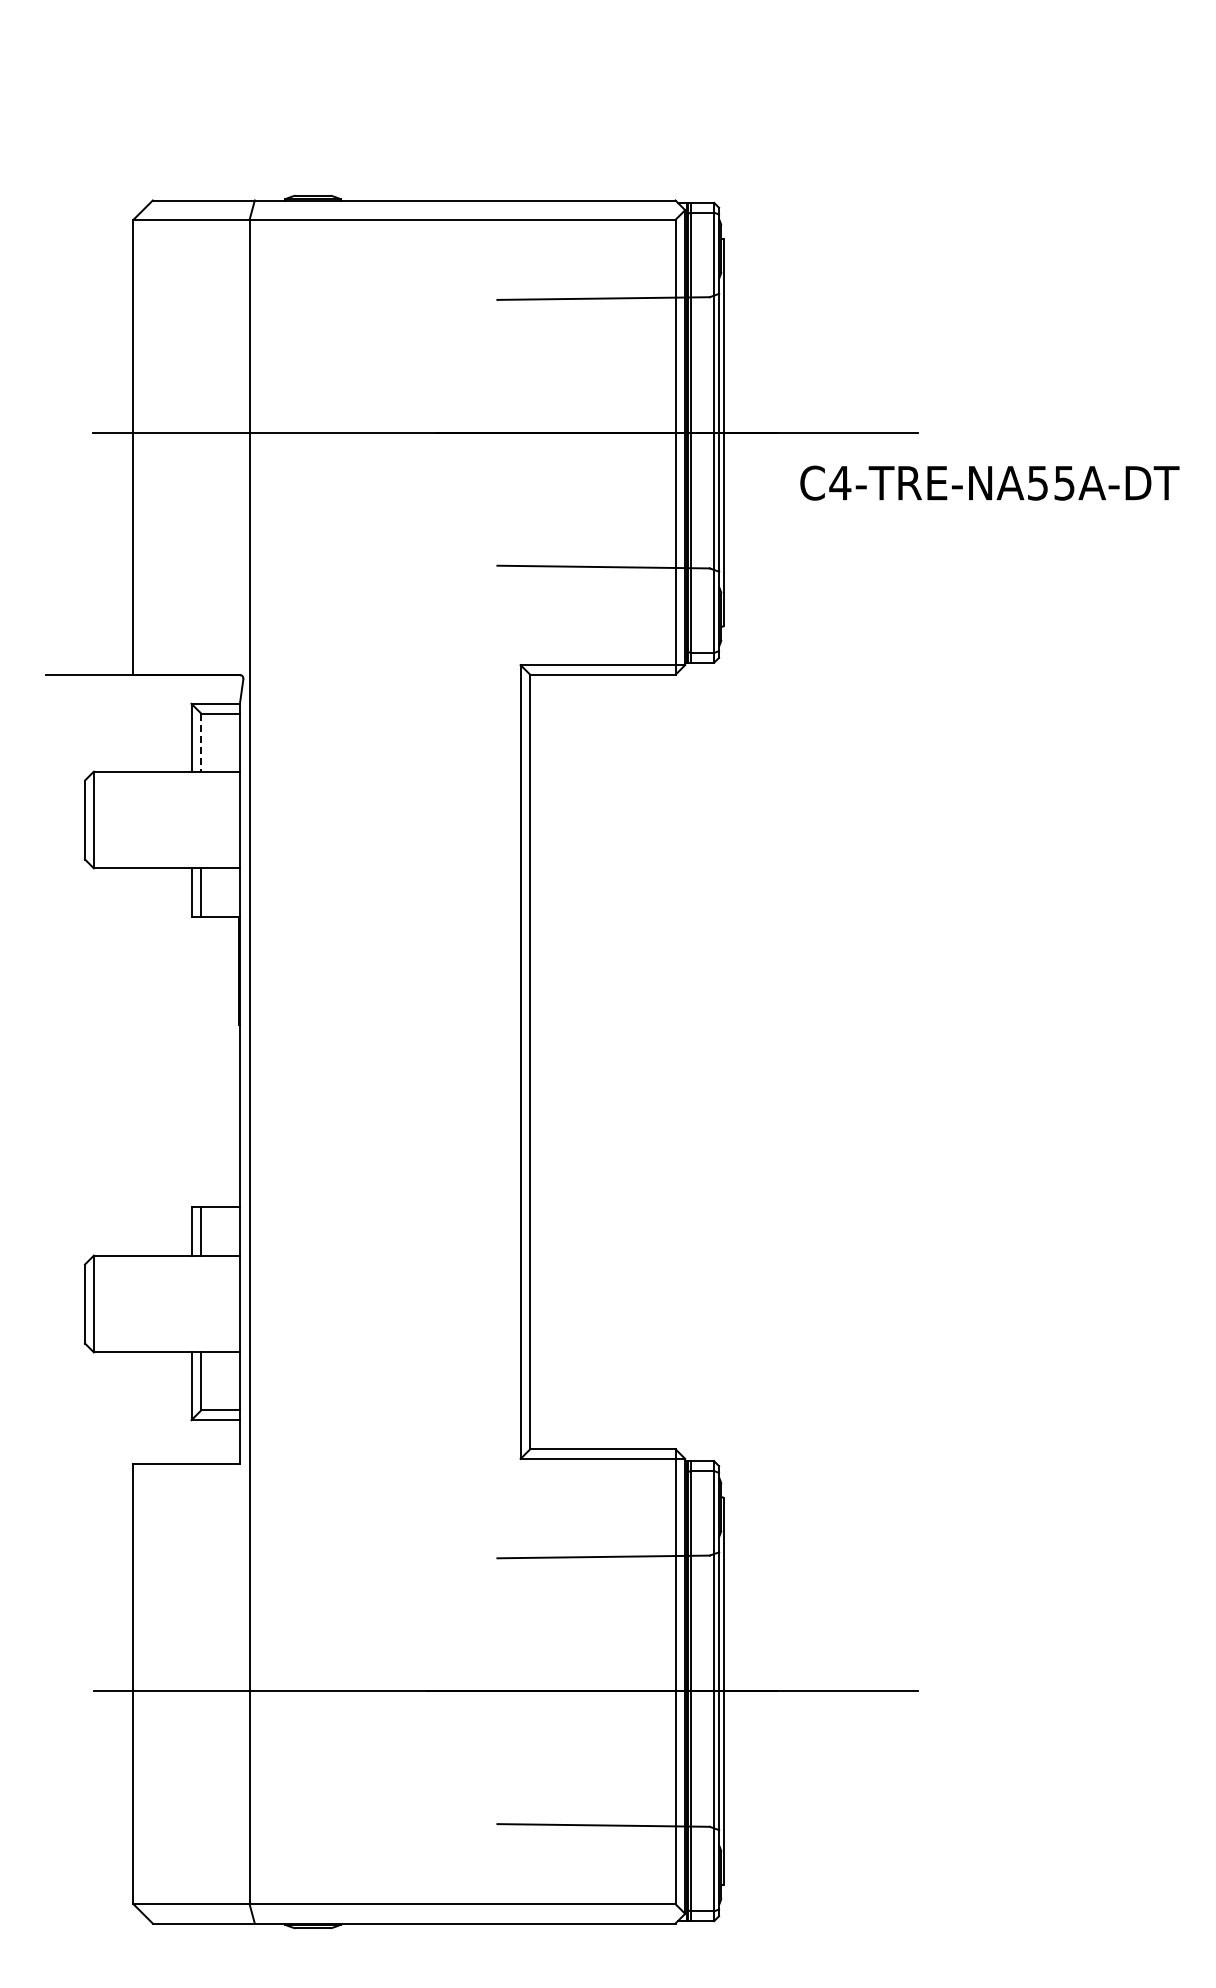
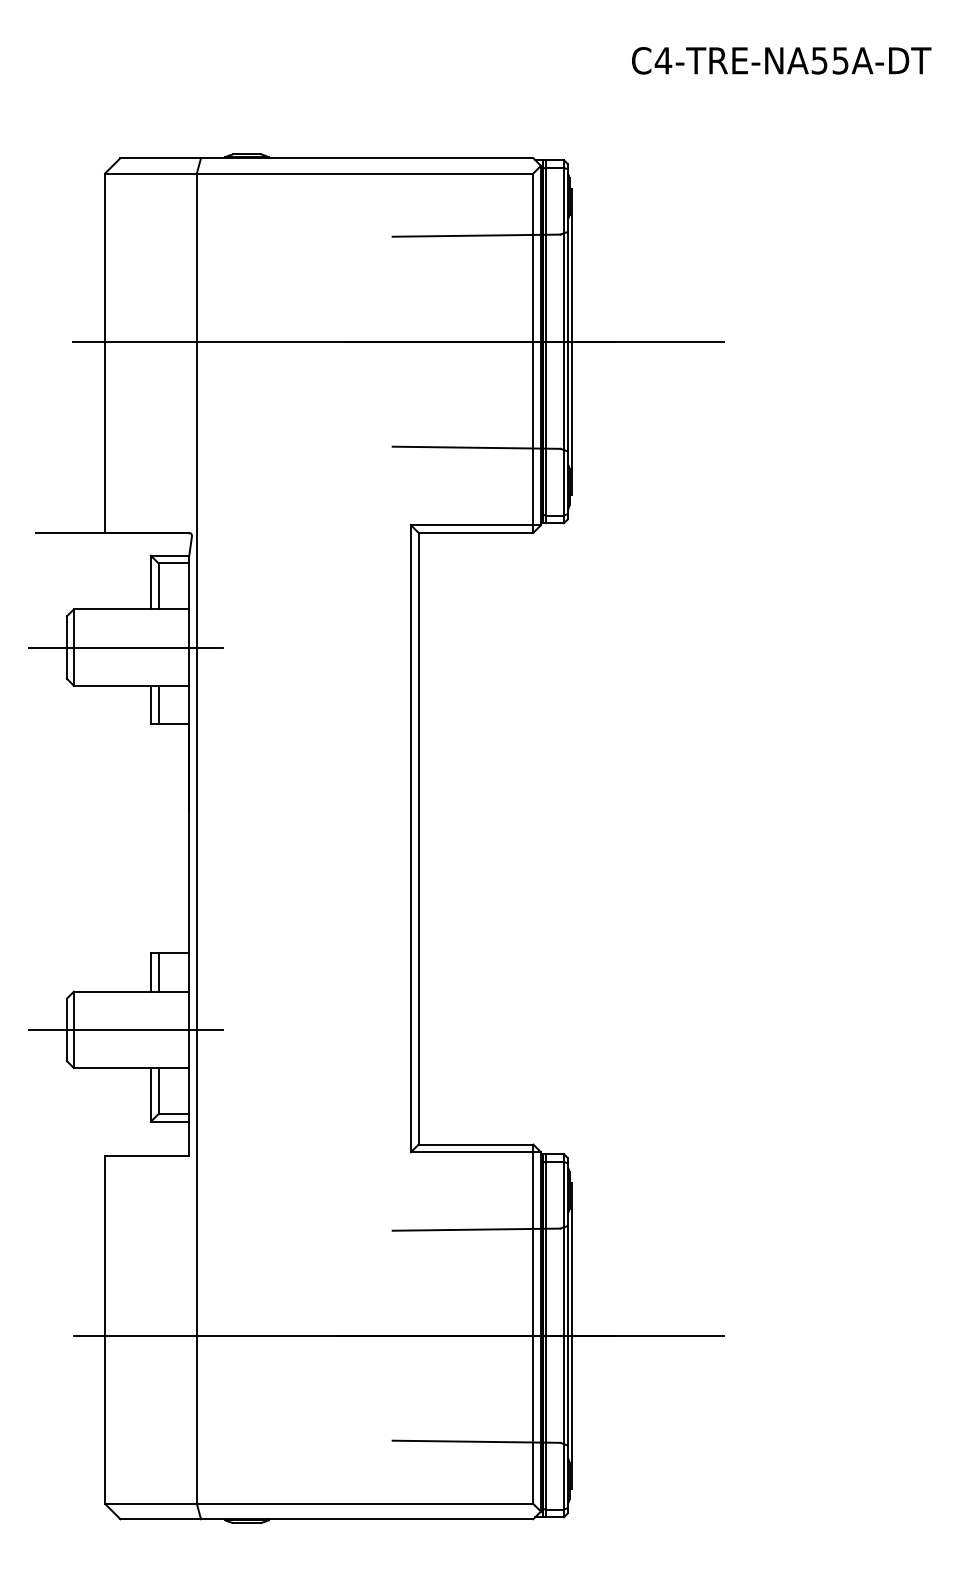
text: (989, 482) -> (781, 60), moved
line: (201, 743) -> (158, 587), dashed -> solid
line: (159, 820) -> (125, 647), added
line: (159, 1304) -> (125, 1030), added

